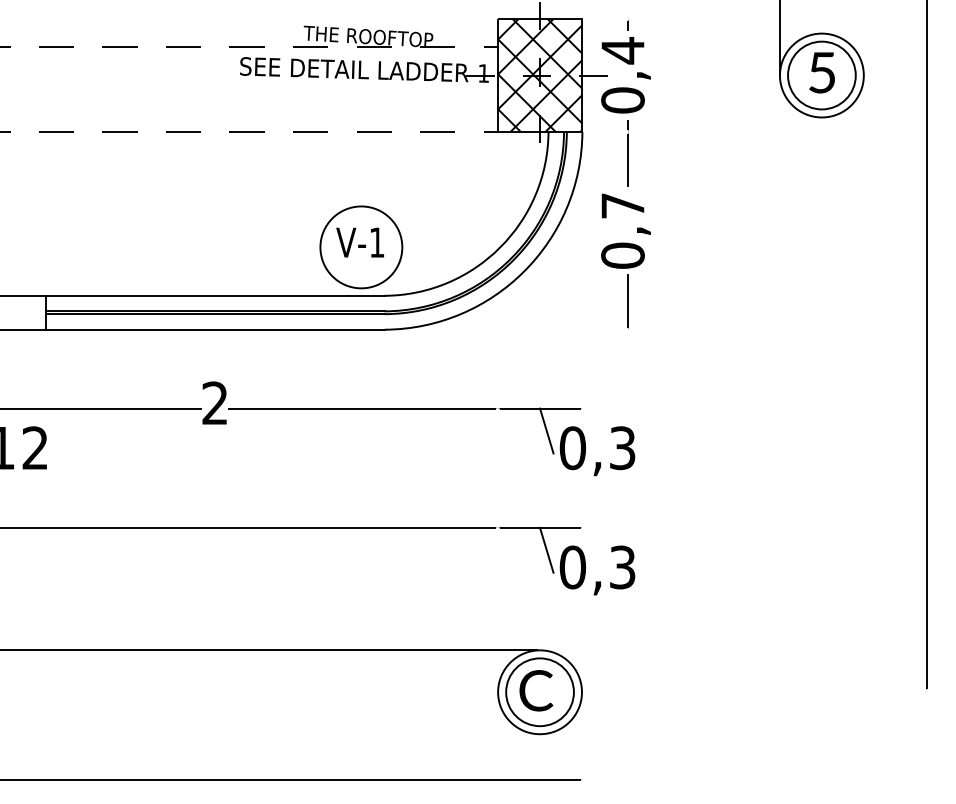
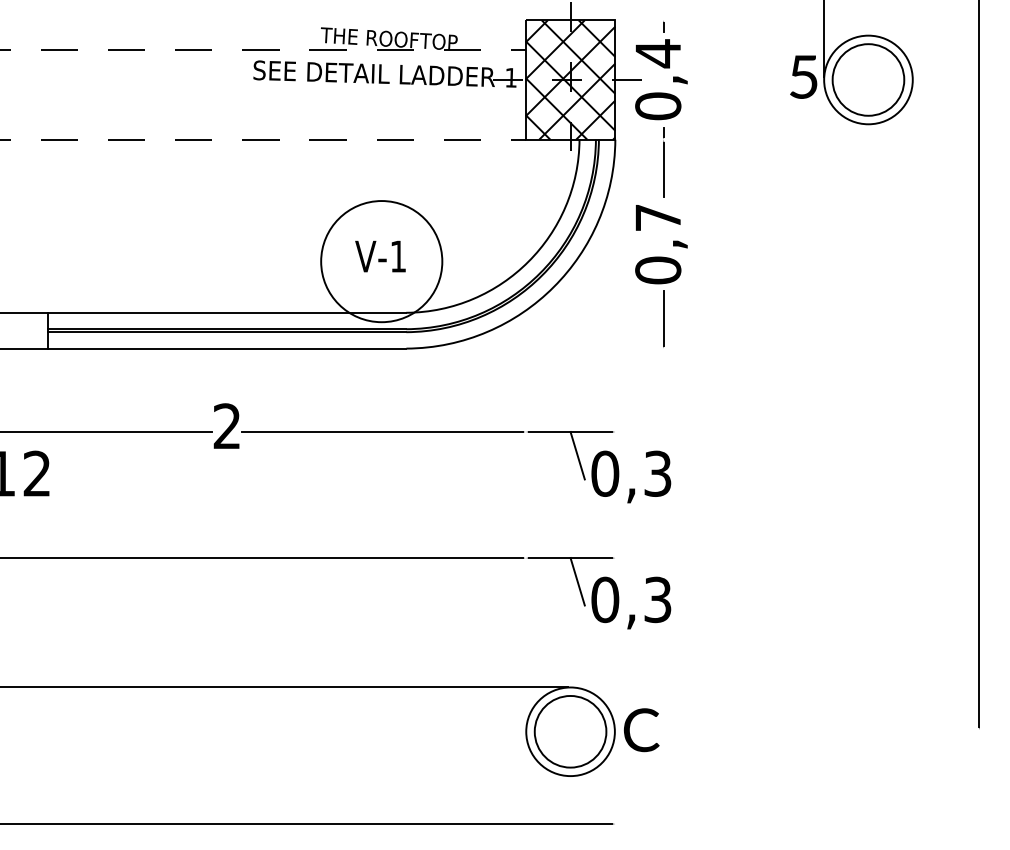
text: (821, 72) -> (803, 76), moved
circle: (361, 247) -> (381, 261), size x1.4
text: (536, 691) -> (641, 730), moved

